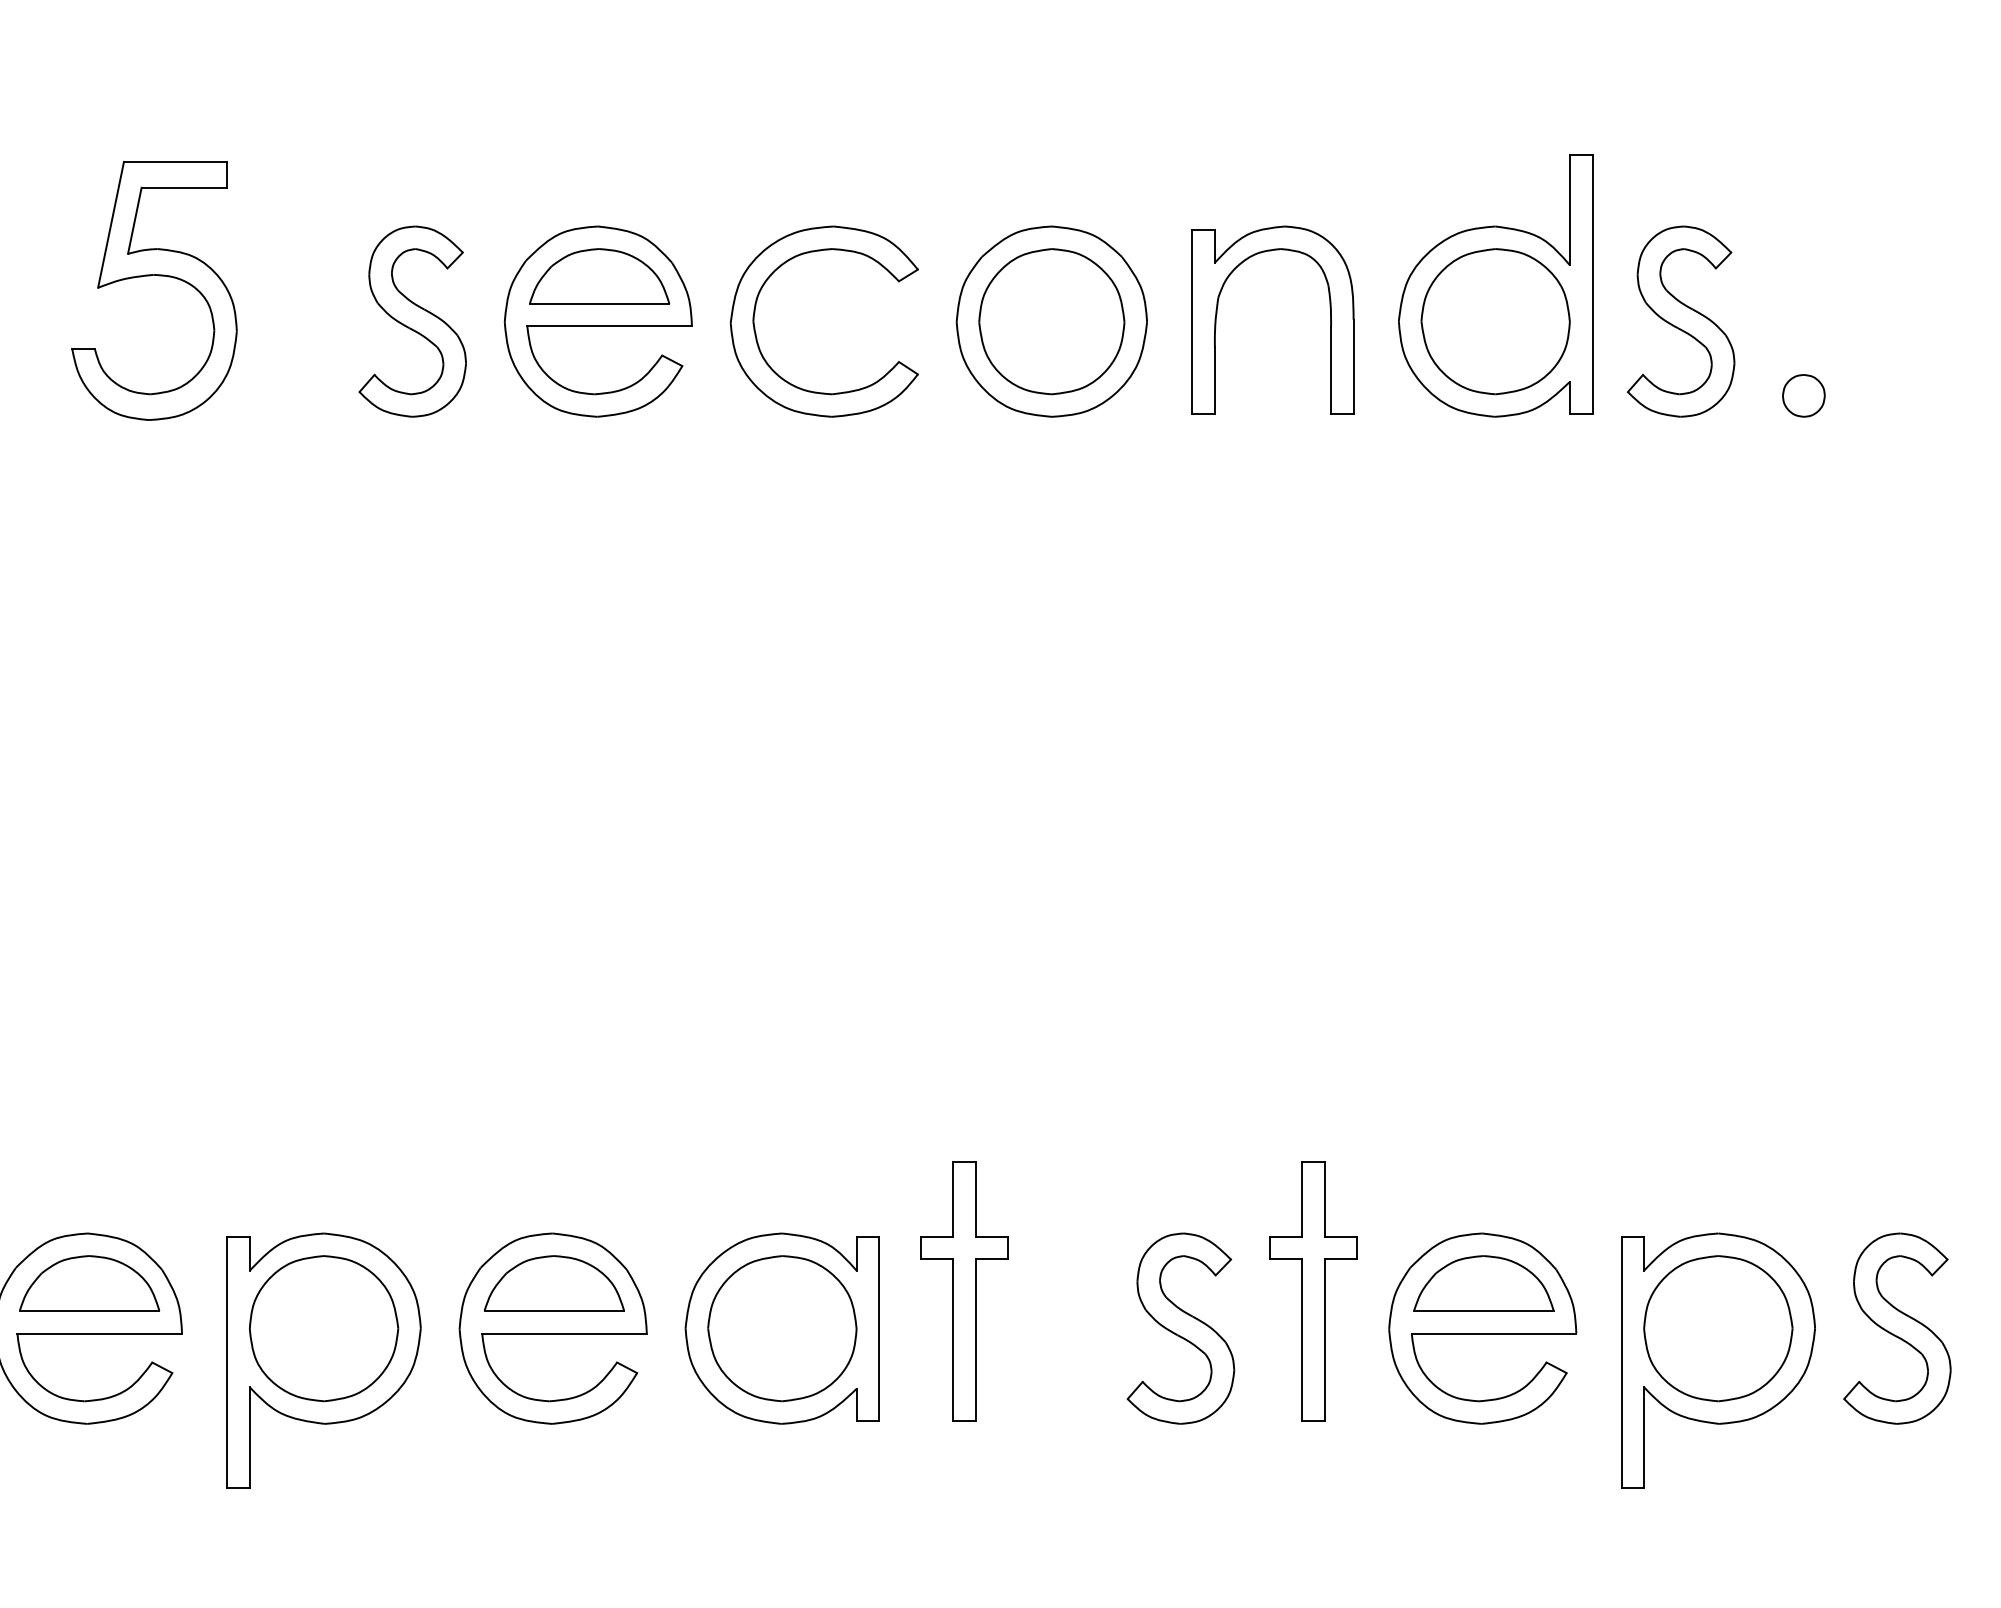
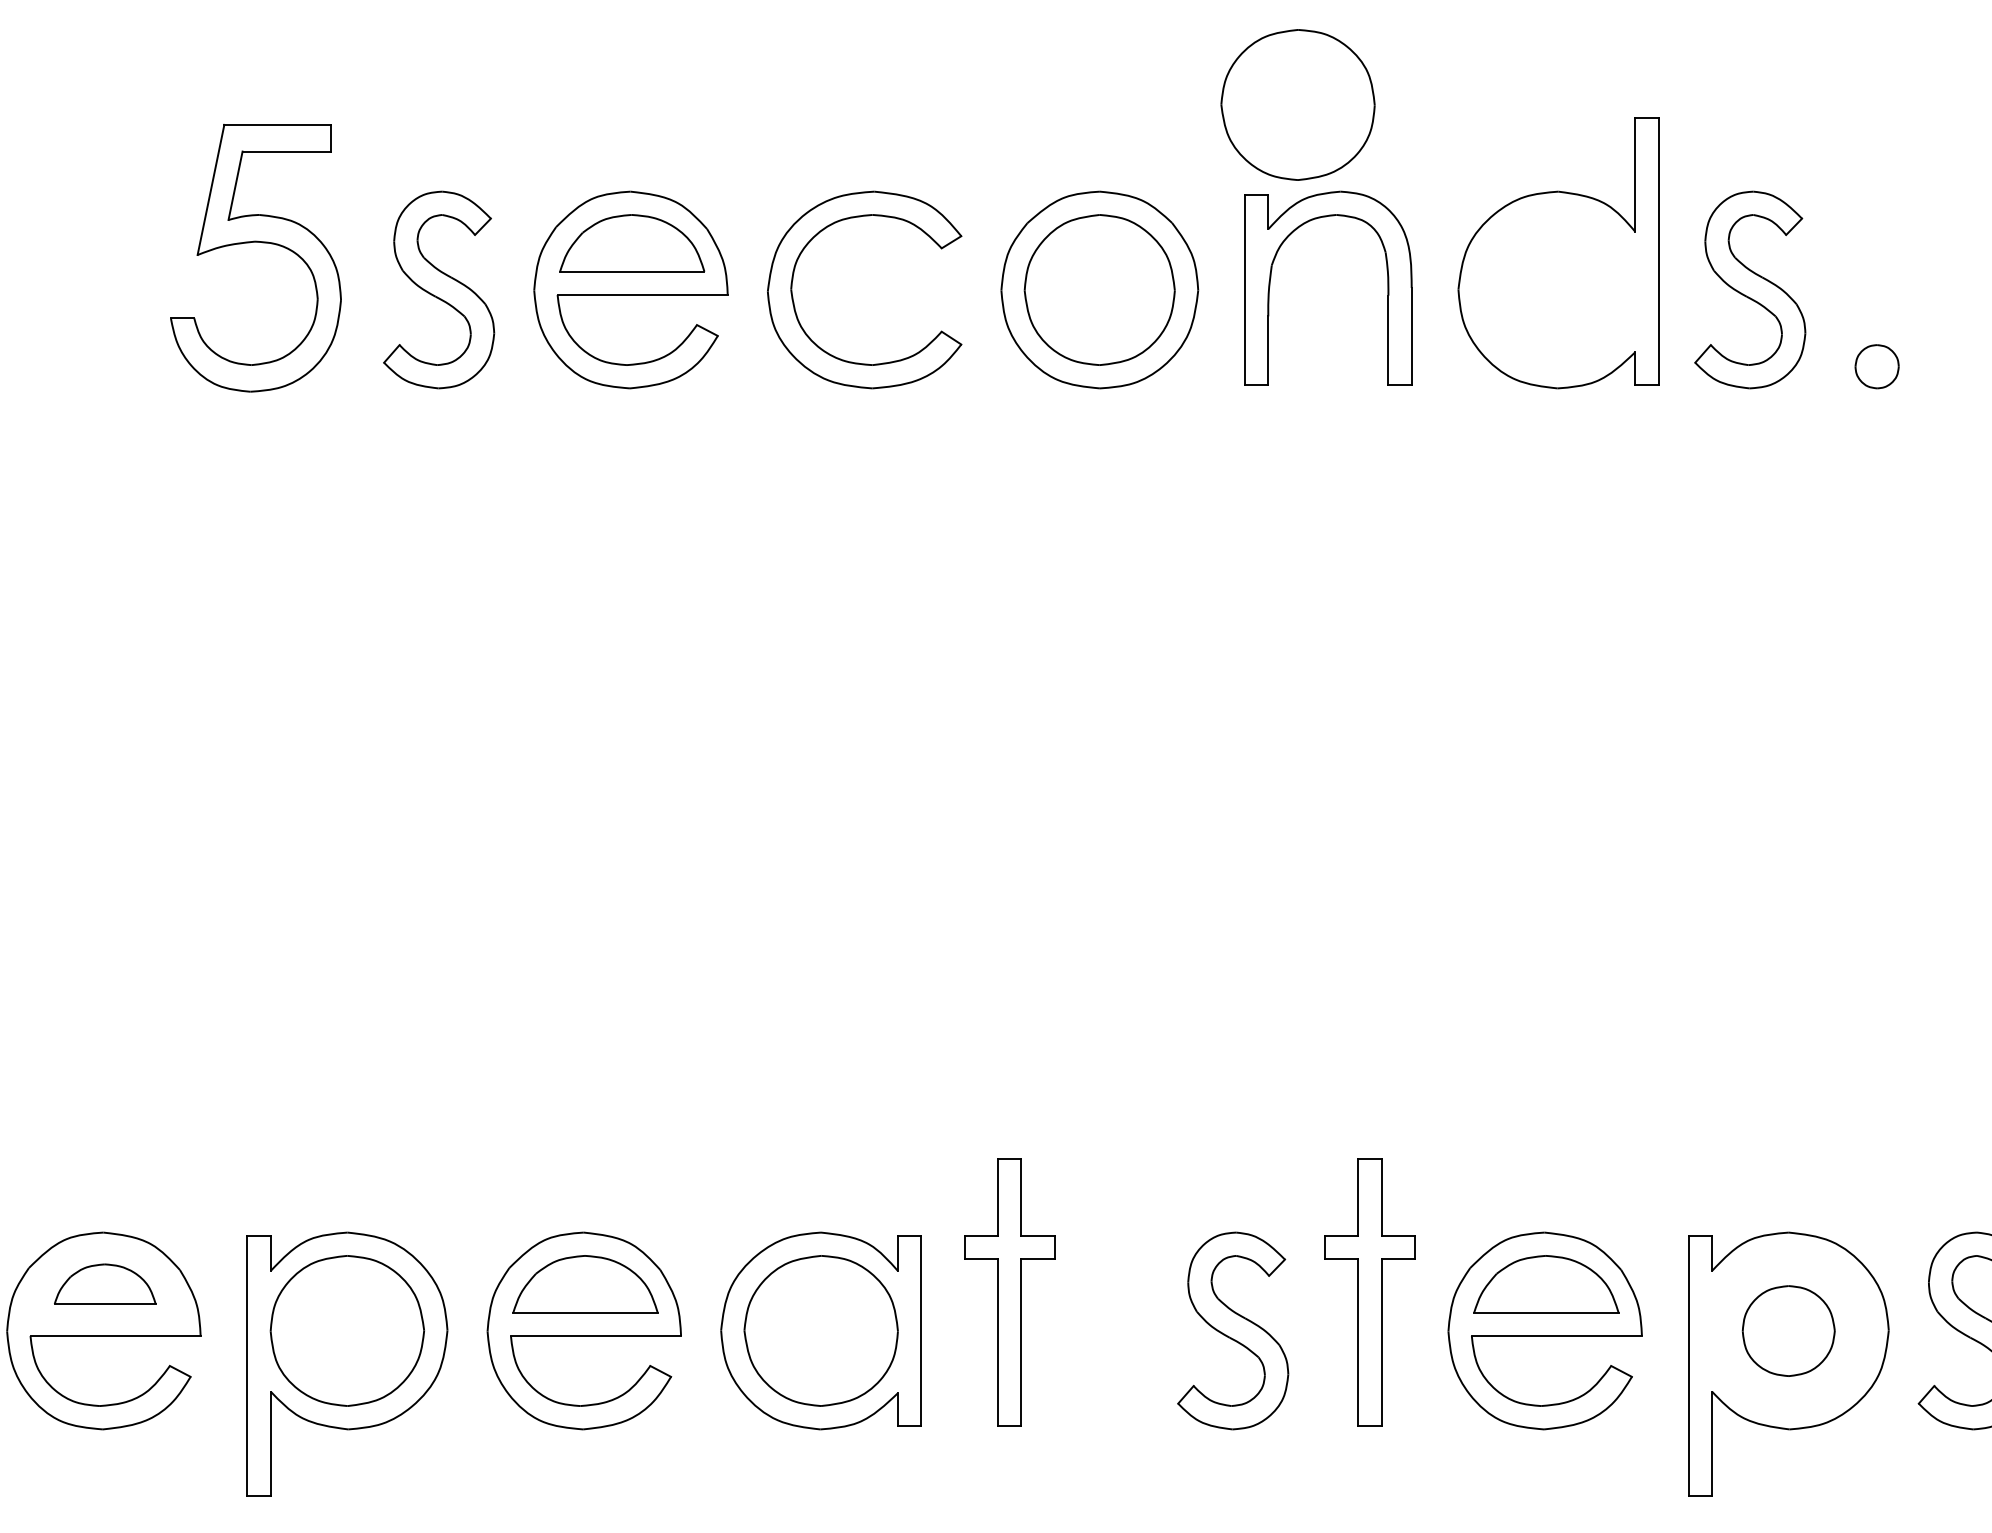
part: (150, 276) -> (251, 243), moved
part: (1495, 321) -> (1297, 104), moved
part: (89, 1283) -> (104, 1284), size x0.7
part: (1718, 1328) -> (1788, 1330), size x0.6

